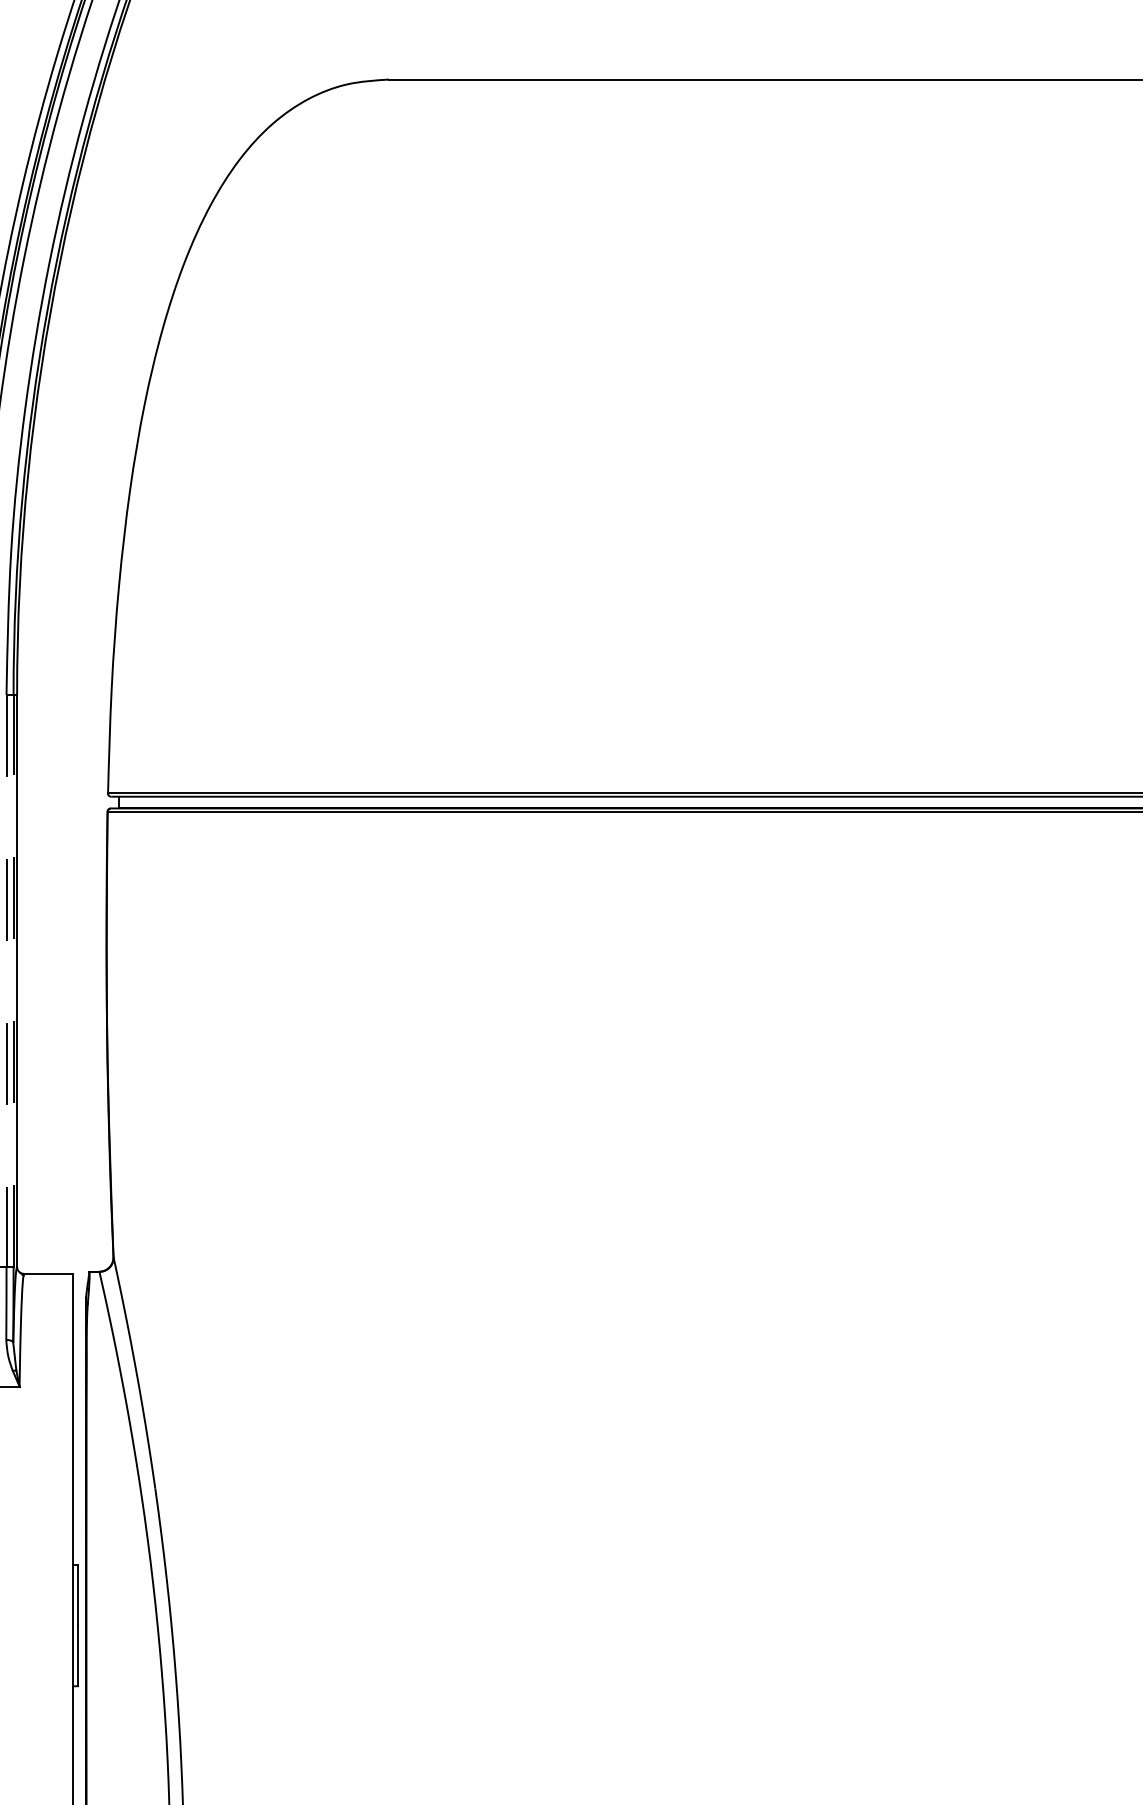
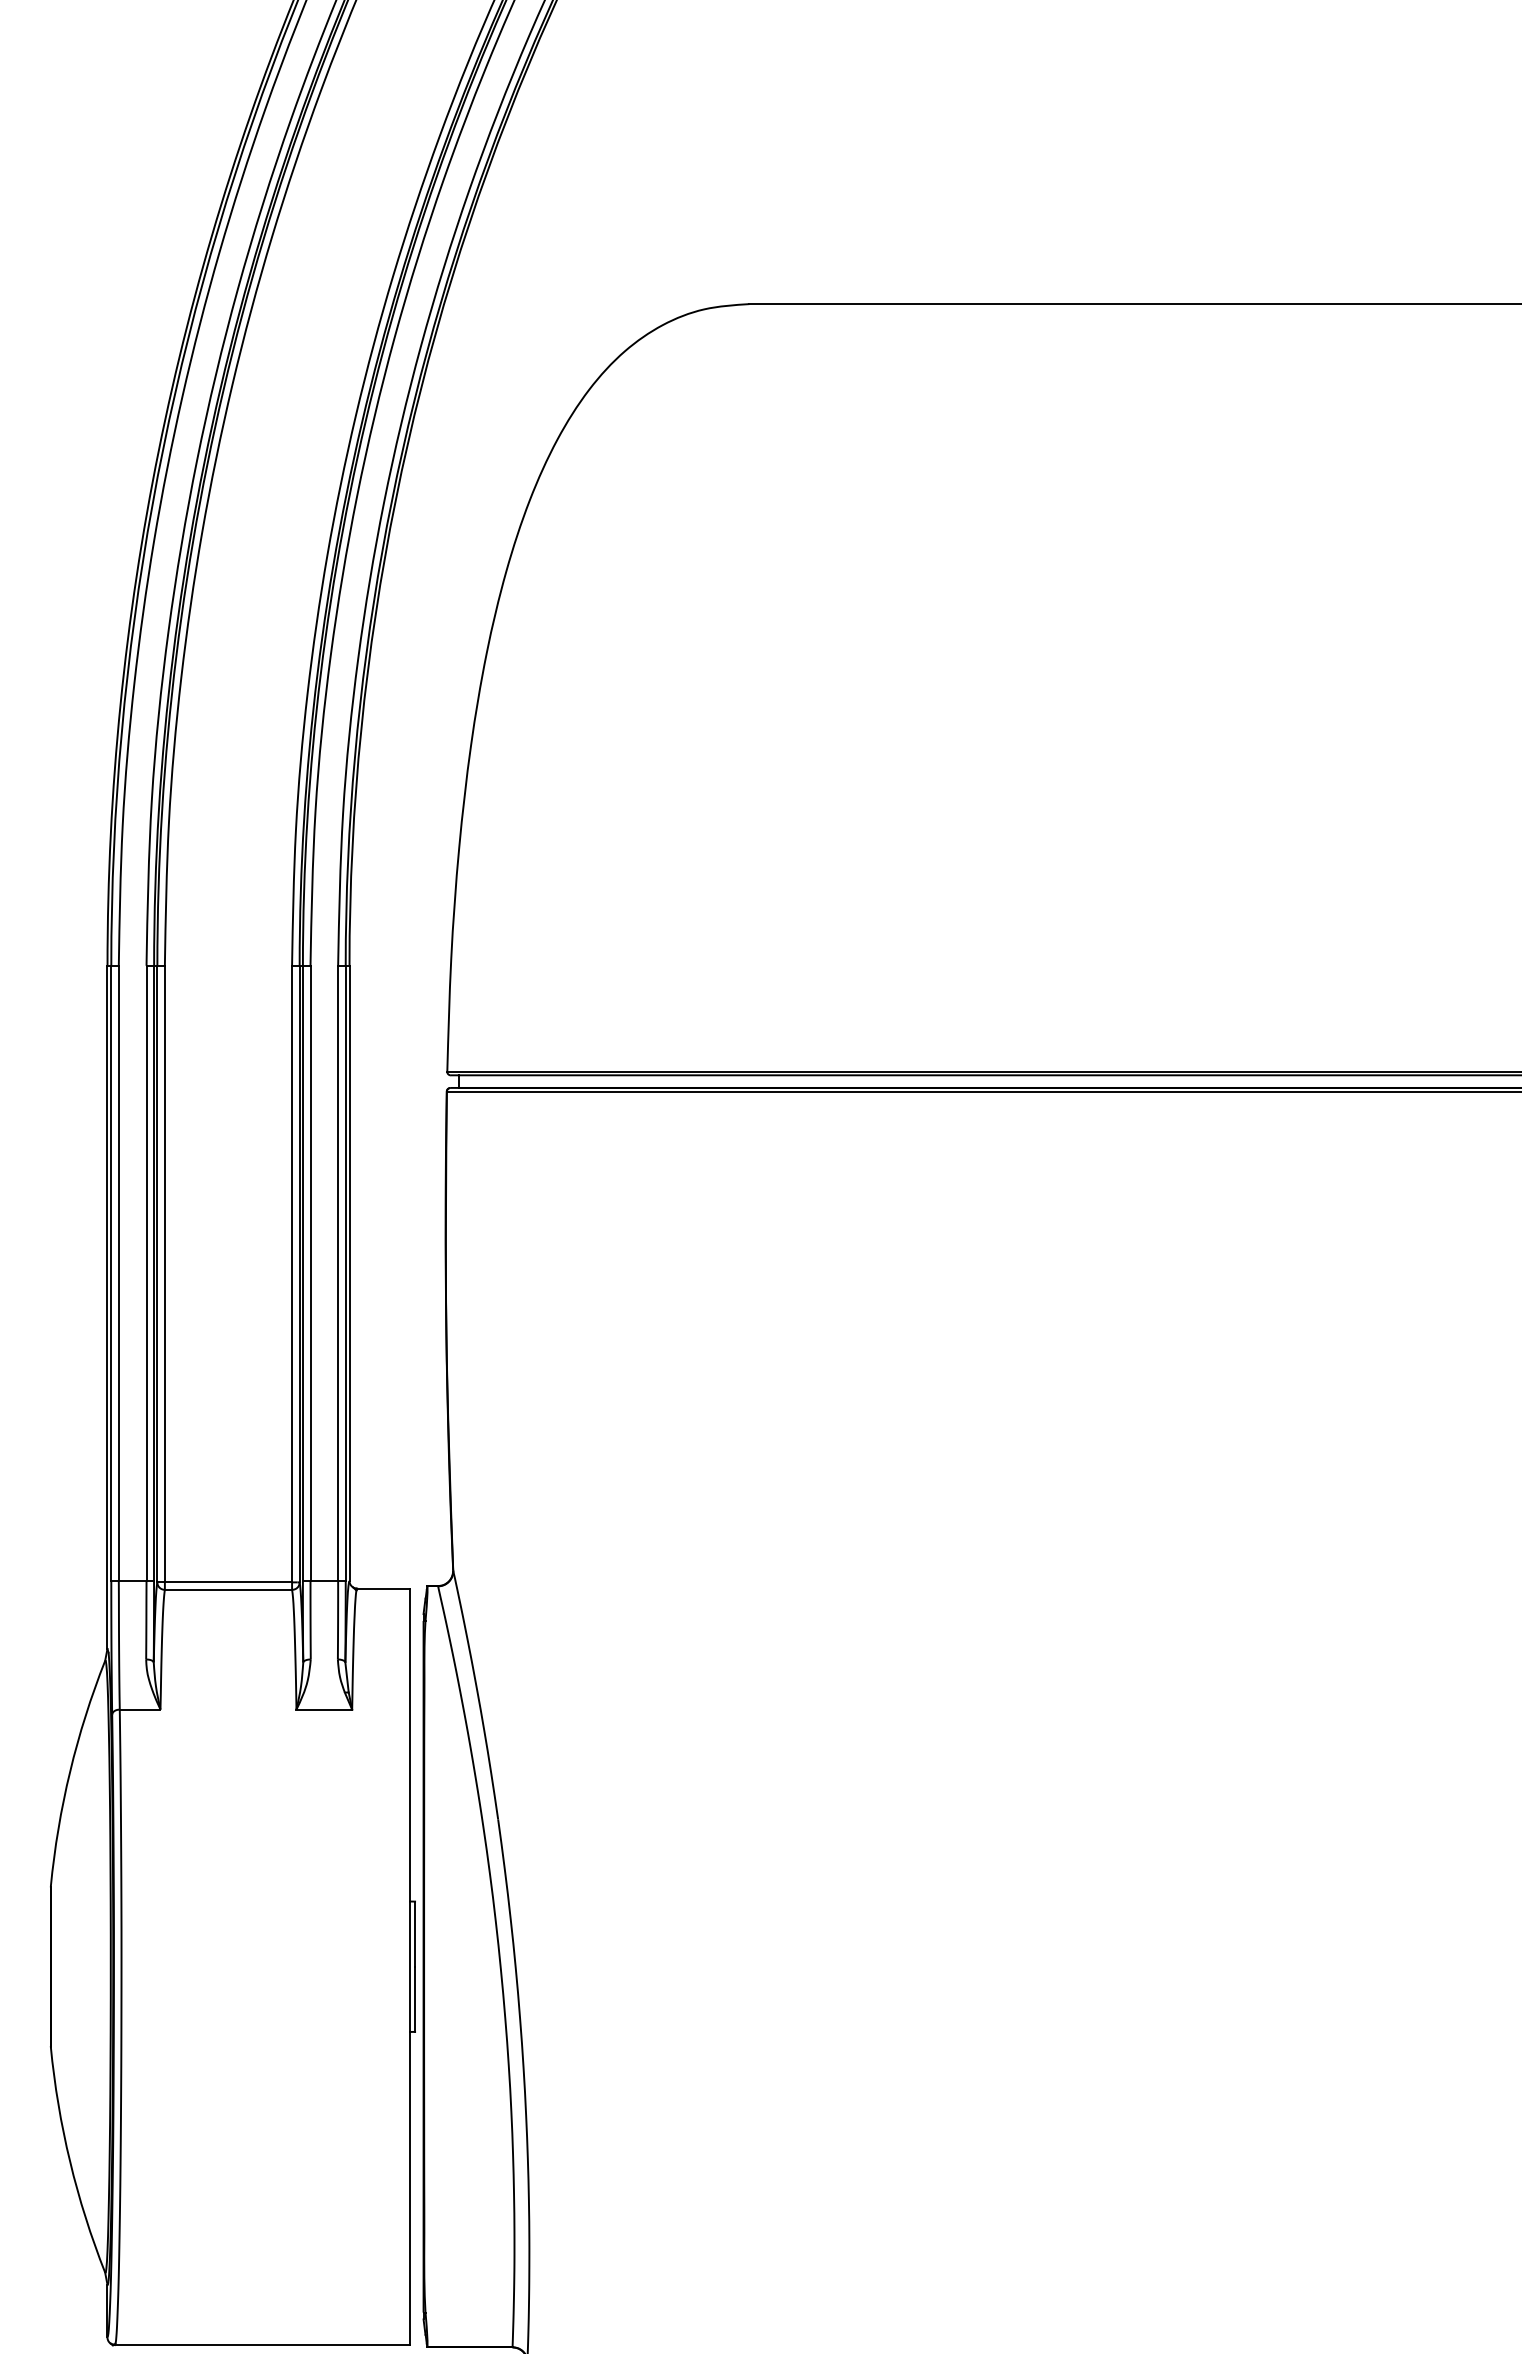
line: (6, 981) -> (338, 1273), dashed -> solid
line: (13, 981) -> (345, 1273), dashed -> solid

